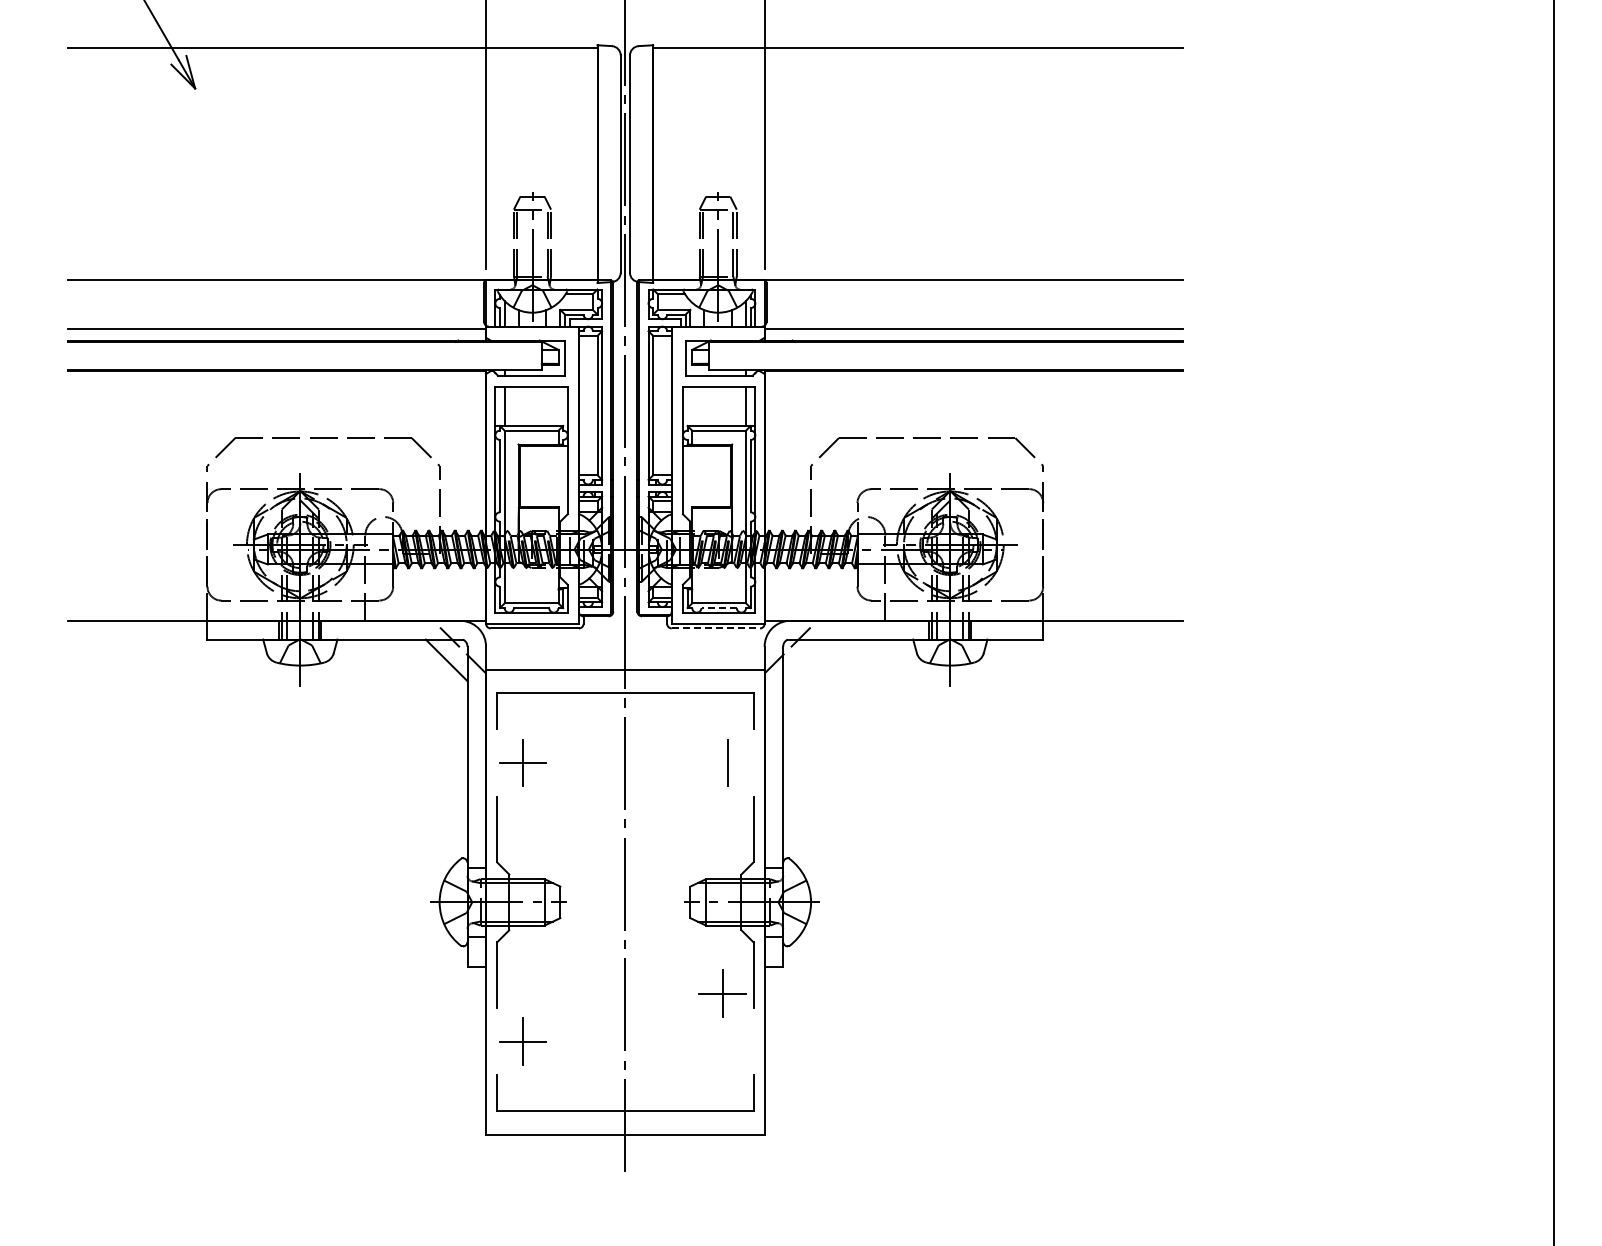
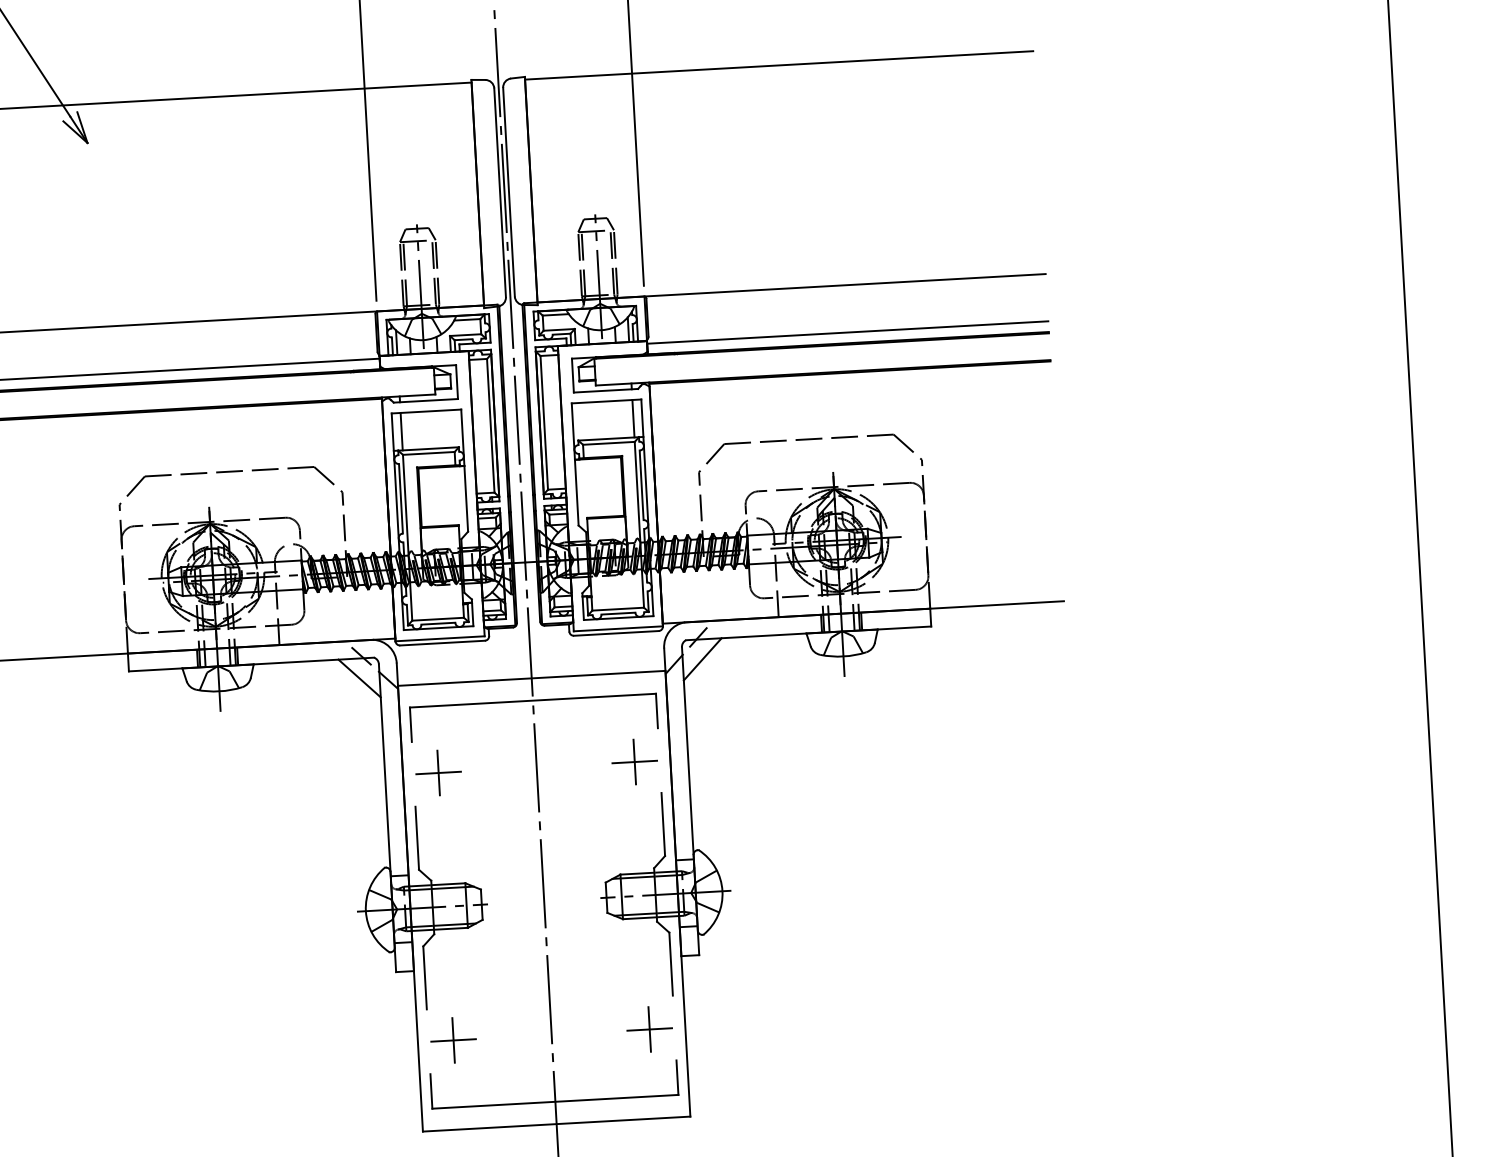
line: (719, 608) -> (618, 614), dashed -> solid
line: (716, 628) -> (616, 633), dashed -> solid
line: (803, 660) -> (702, 659), added
line: (727, 763) -> (634, 762), added
part: (722, 993) -> (649, 1029), moved

